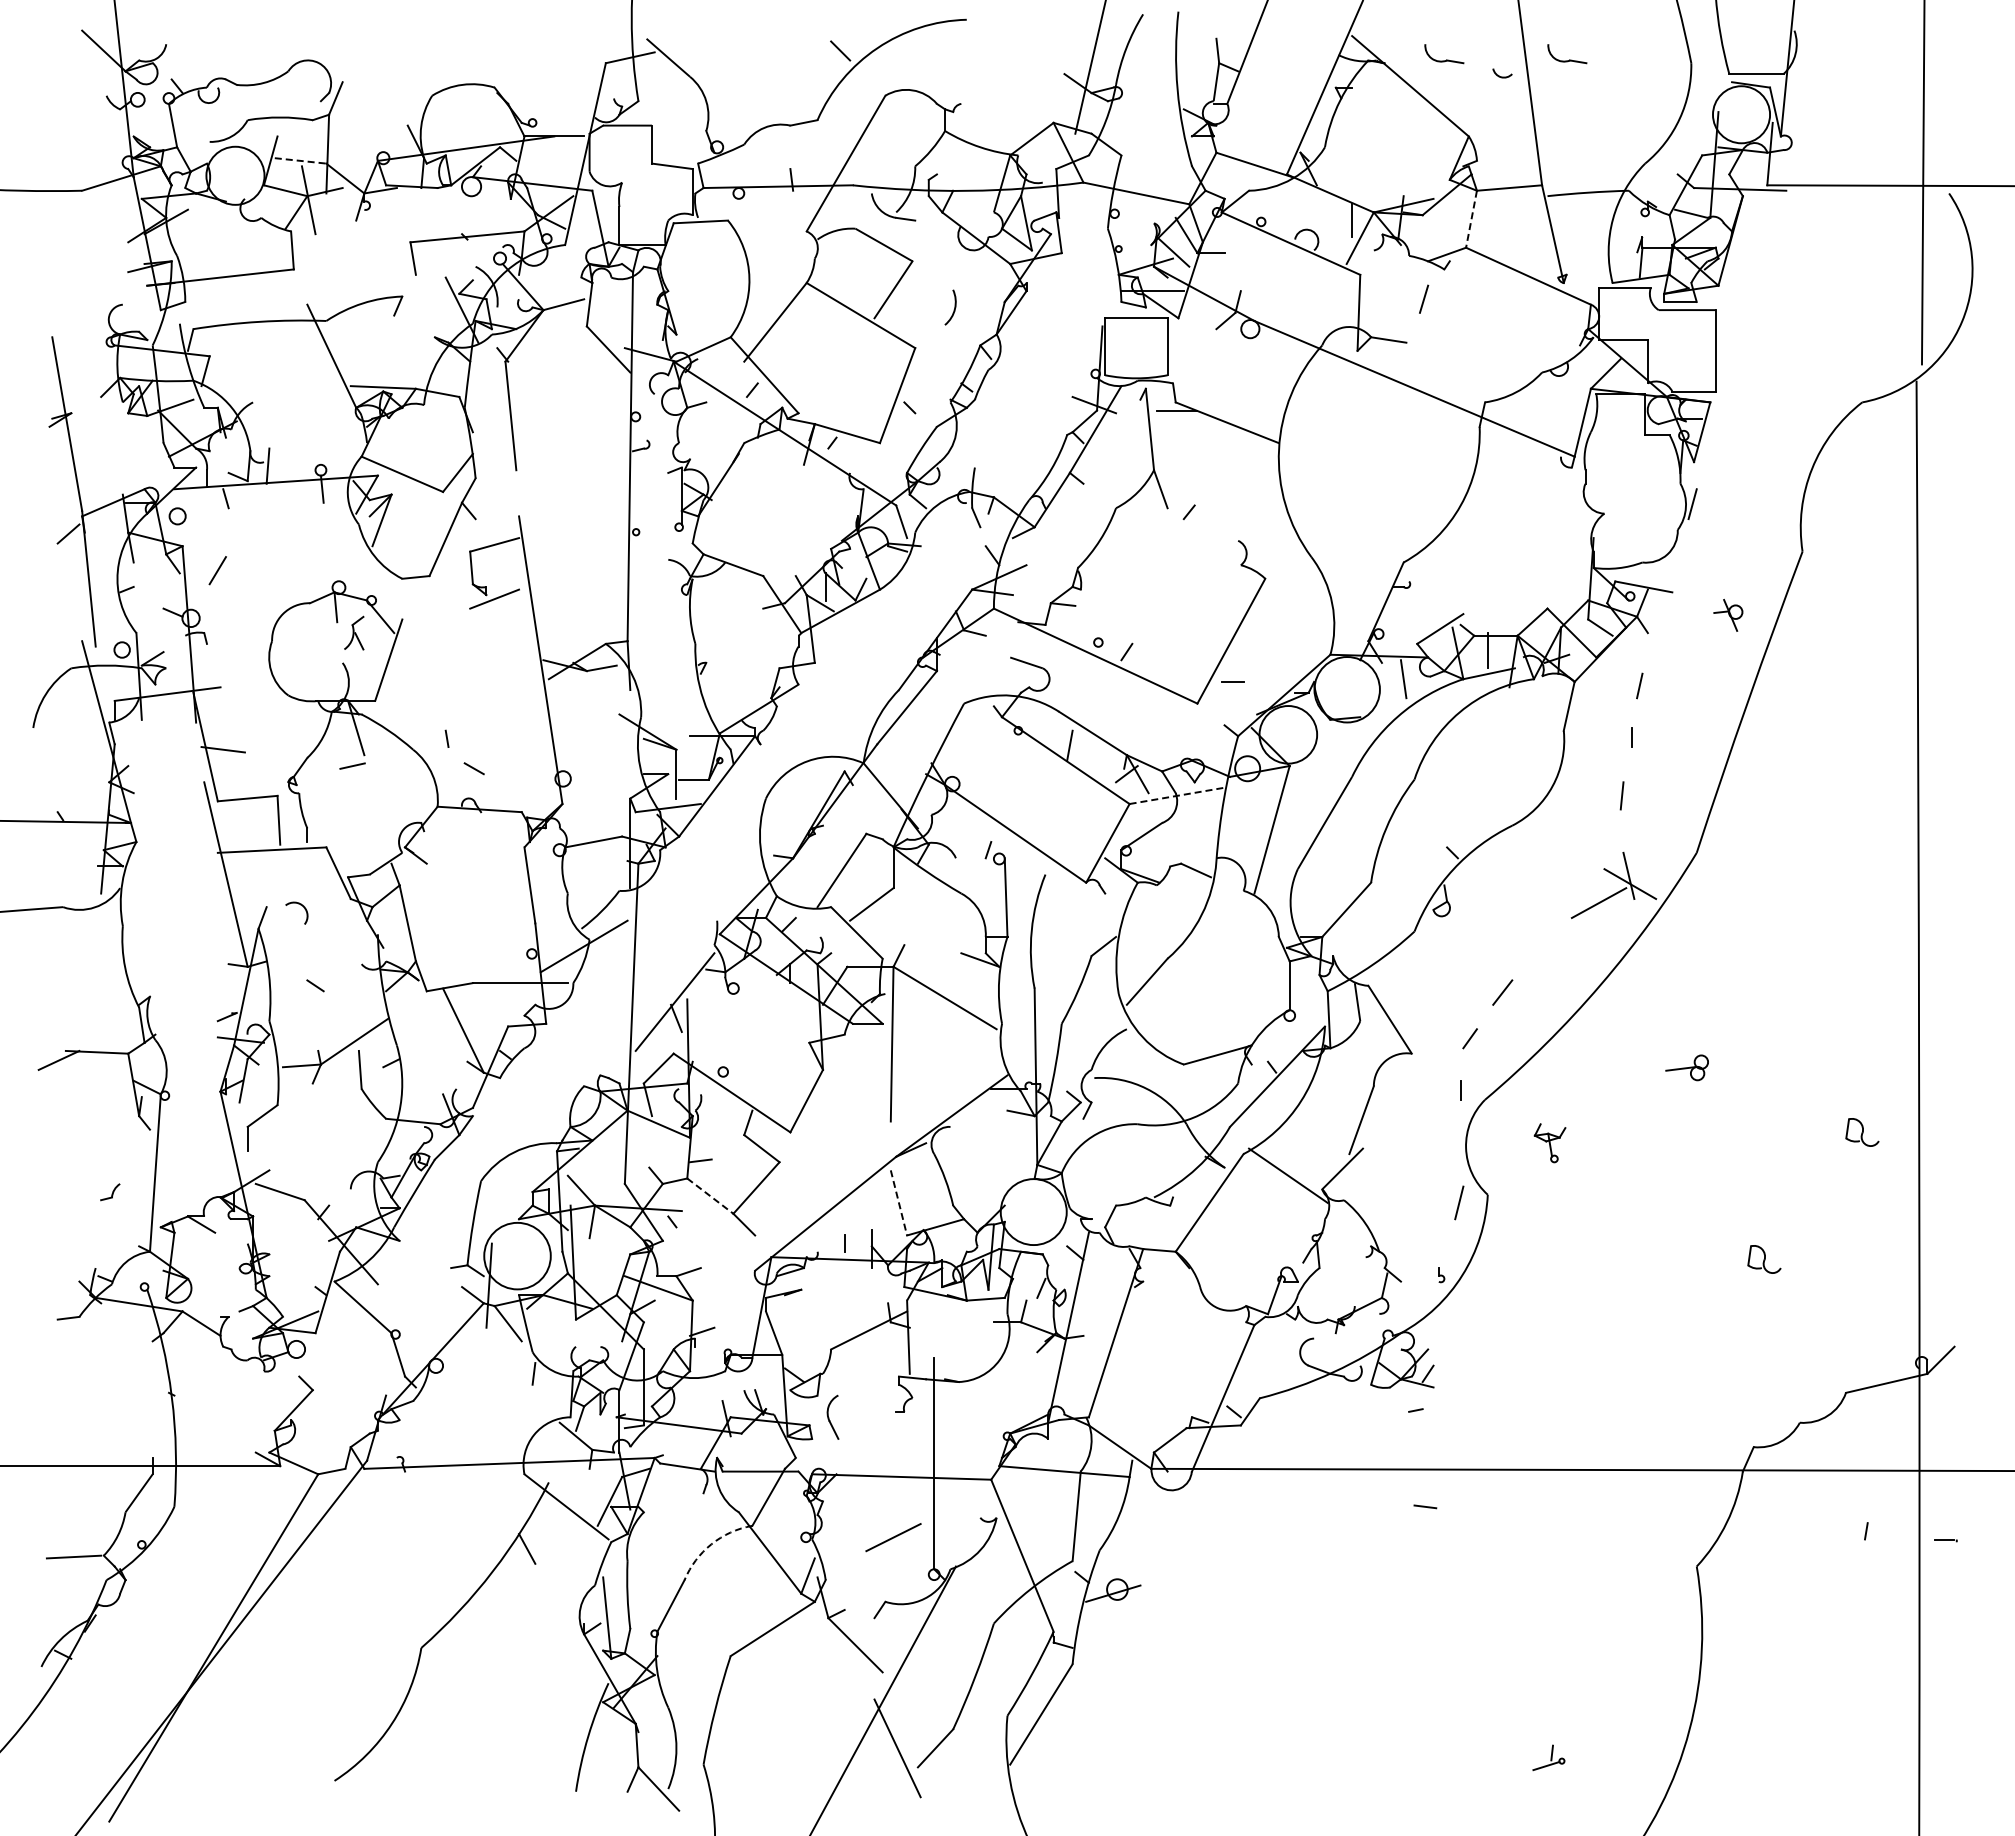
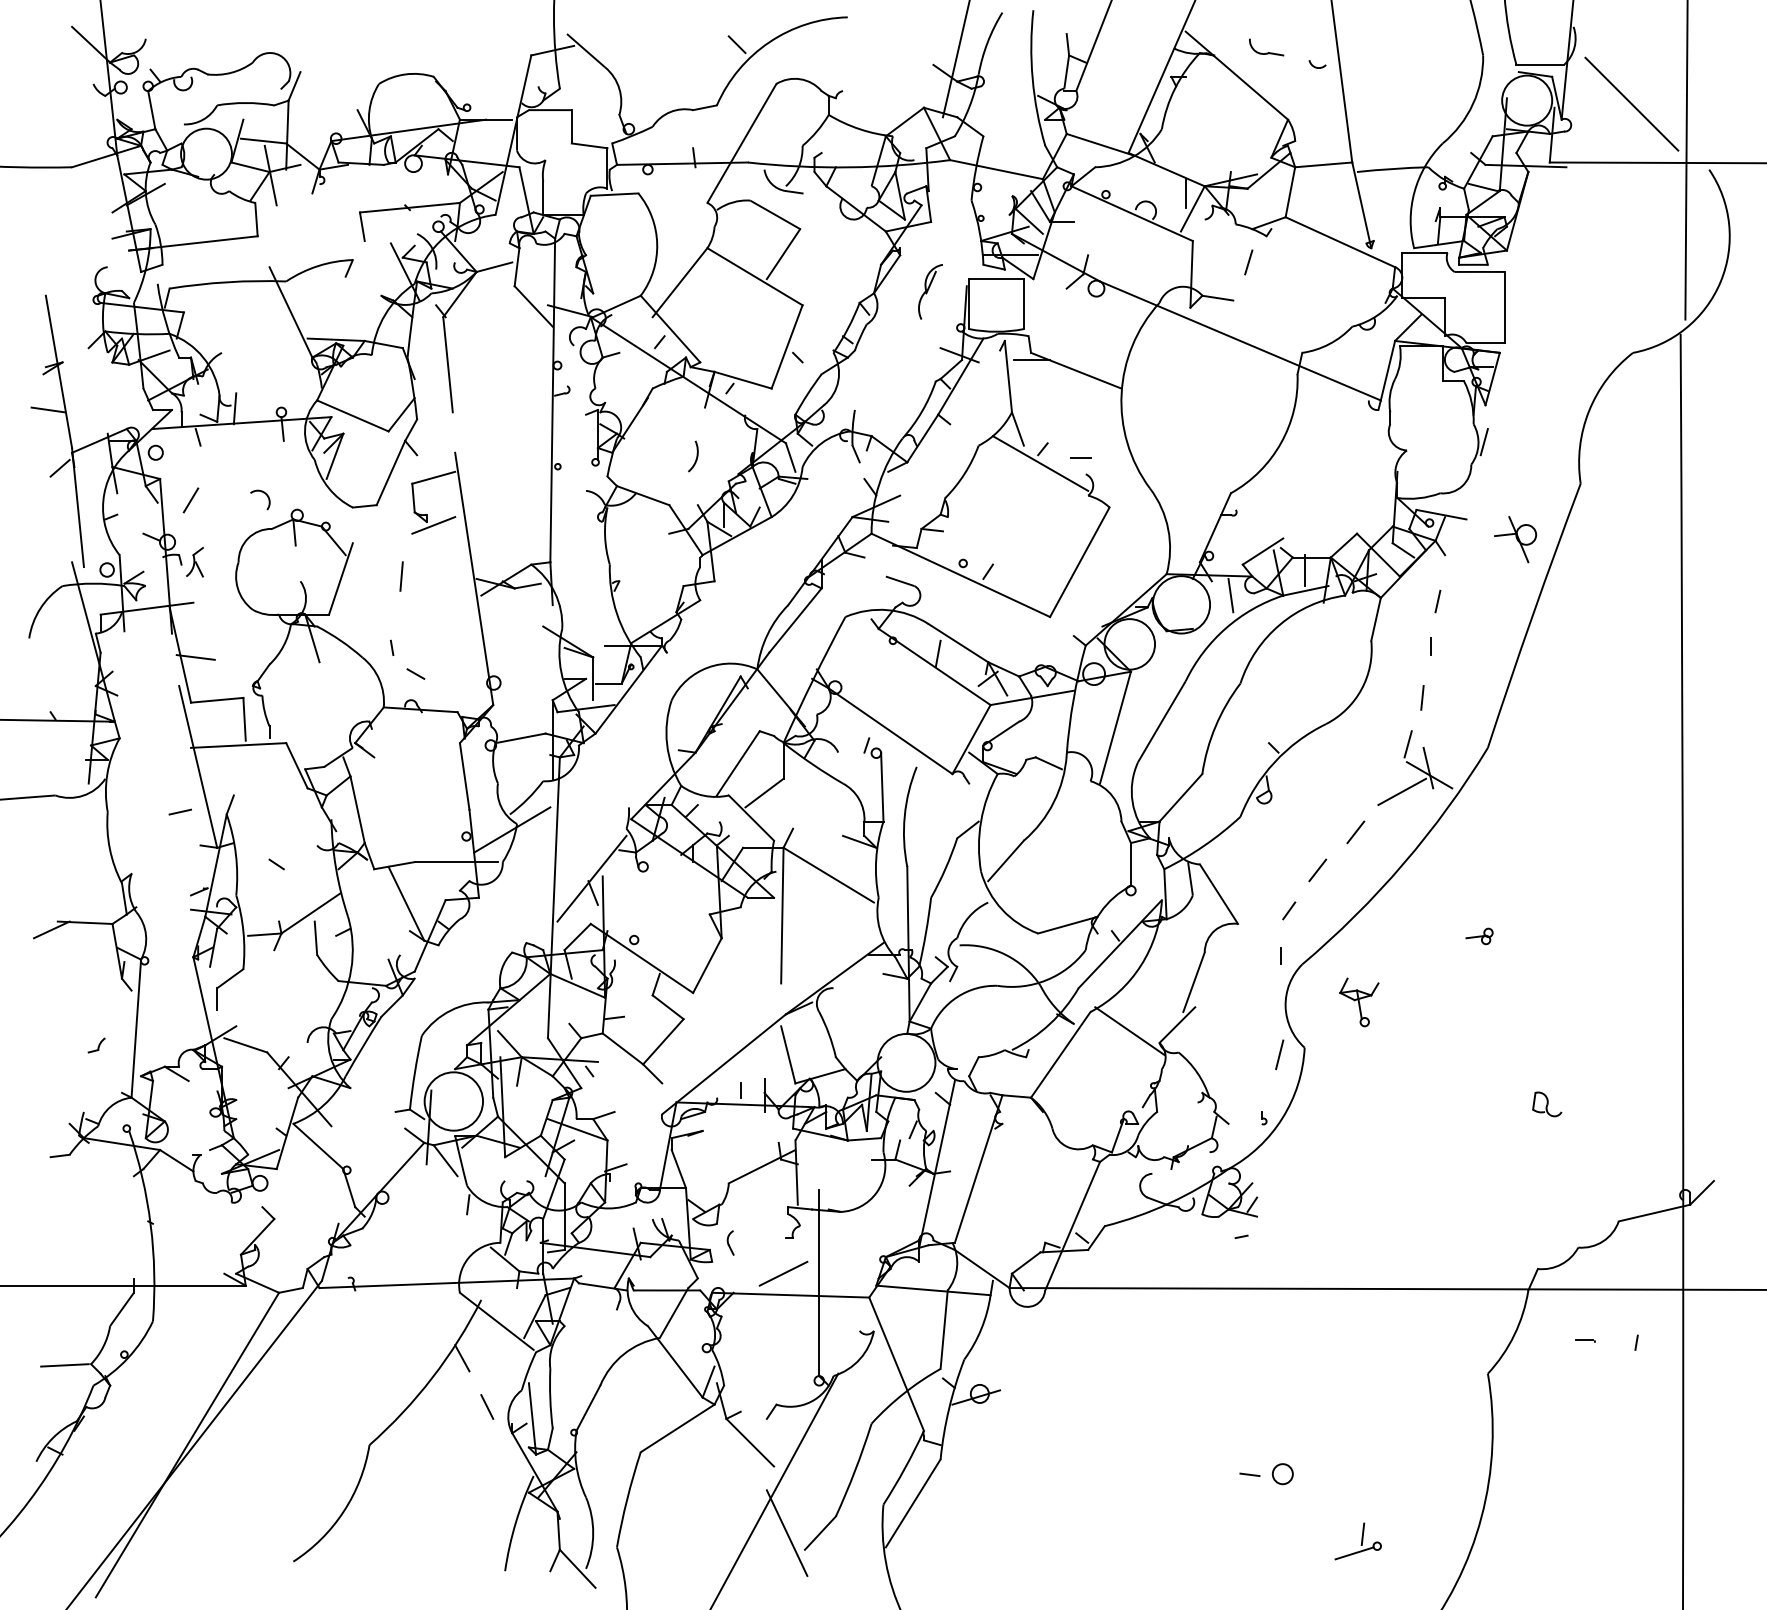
part: (1567, 54) -> (1374, 47), removed
line: (1860, 118) -> (1631, 103), added
line: (300, 160) -> (263, 140), dashed -> solid
line: (1471, 219) -> (1290, 192), dashed -> solid
arc: (953, 309) -> (695, 458), moved
part: (1061, 332) -> (930, 291), added
line: (55, 467) -> (48, 409), added
line: (1186, 528) -> (1040, 463), added
part: (1728, 615) -> (1515, 539), size x1.67
part: (354, 632) -> (195, 561), moved
line: (457, 657) -> (401, 576), added
line: (1232, 681) -> (1080, 457), moved
line: (352, 765) -> (180, 811), moved
line: (1177, 795) -> (1032, 697), dashed -> solid
line: (1605, 848) -> (1407, 744), added
arc: (300, 905) -> (263, 493), moved
line: (1545, 948) -> (1355, 831), added
part: (1687, 1067) -> (1479, 936), size x0.71
part: (1862, 1132) -> (1633, 993), removed
part: (1549, 1143) -> (1358, 1002), size x1.43
line: (710, 1196) -> (623, 1049), dashed -> solid
line: (898, 1202) -> (787, 1054), dashed -> solid
part: (833, 1417) -> (730, 1243), size x0.62
line: (1425, 1506) -> (1250, 1474), moved
line: (893, 1537) -> (783, 1273), moved
part: (1945, 1540) -> (1585, 1341), moved
arc: (711, 1544) -> (623, 1354), dashed -> solid
line: (555, 1604) -> (487, 1406), added
circle: (1462, 1680) -> (1282, 1473), added
part: (1548, 1757) -> (1357, 1541), size x1.67

